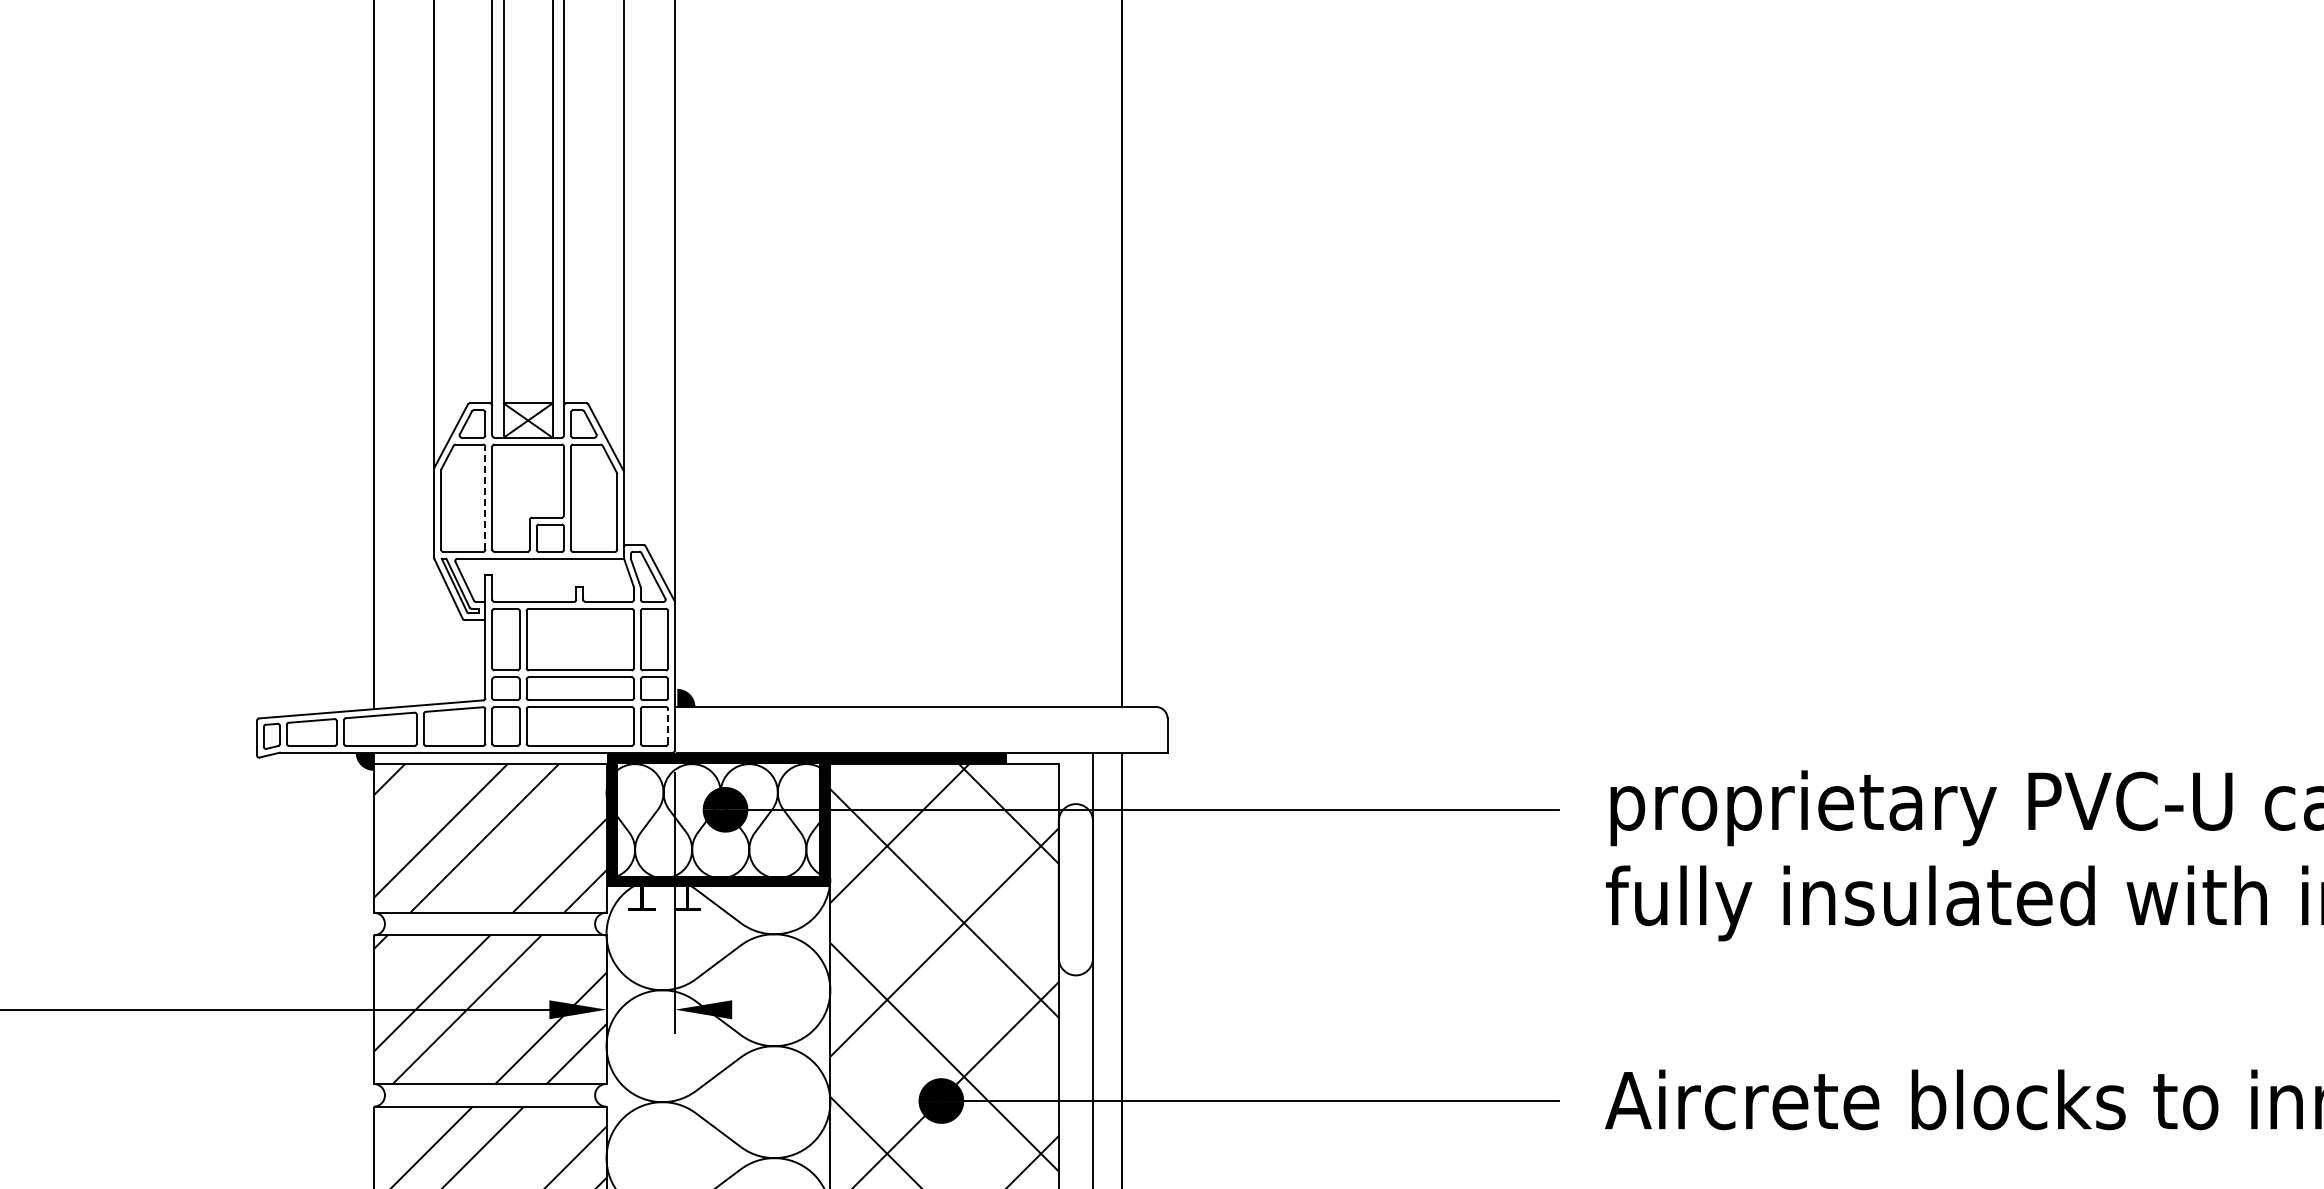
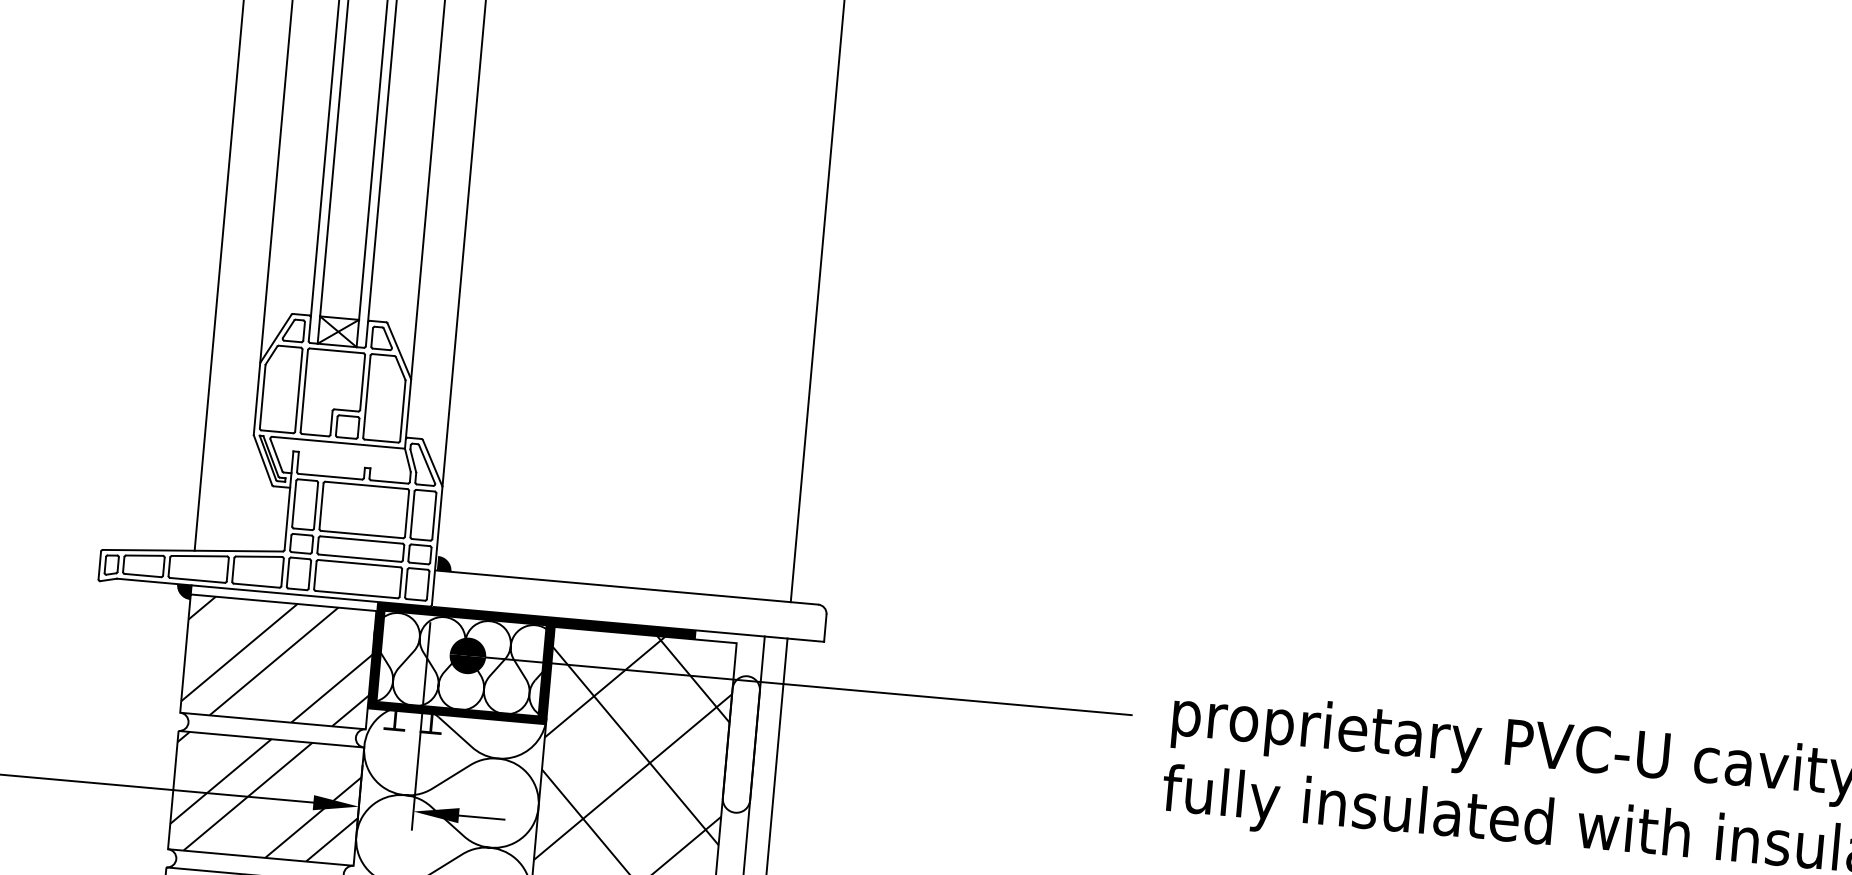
line: (485, 497) -> (298, 390), dashed -> solid
line: (668, 725) -> (428, 584), dashed -> solid
line: (760, 1009) -> (481, 817), added

